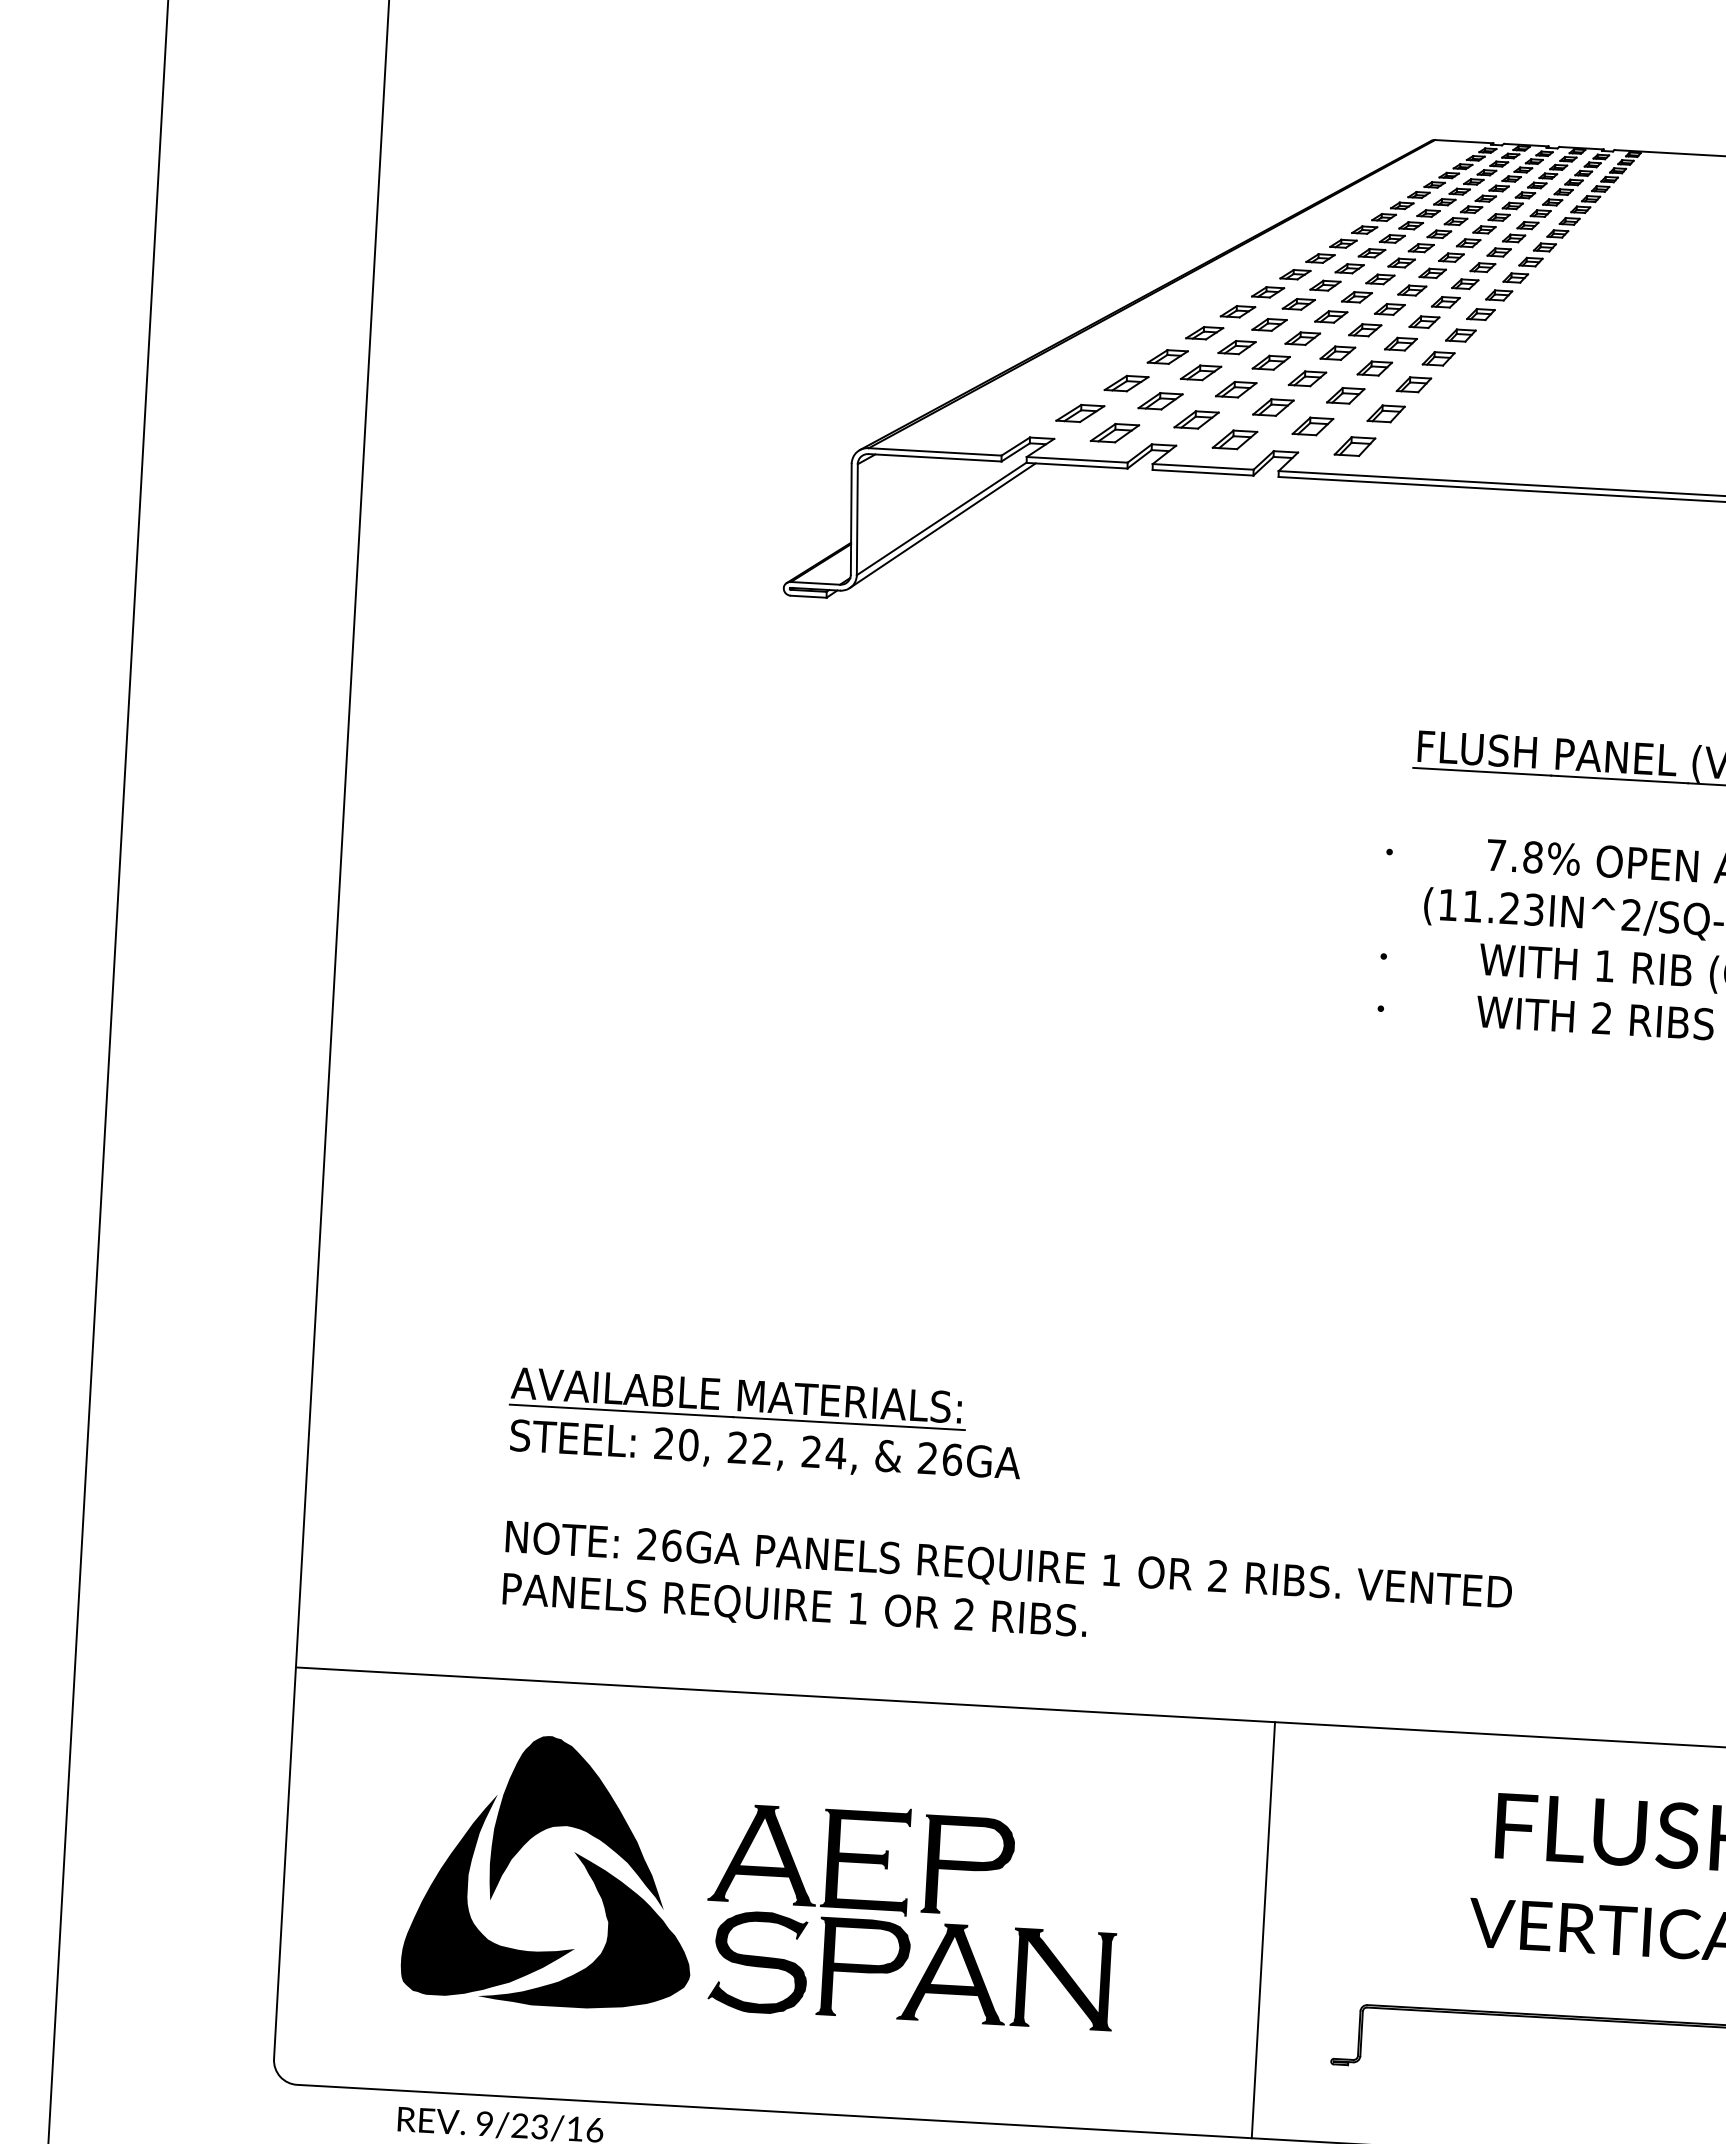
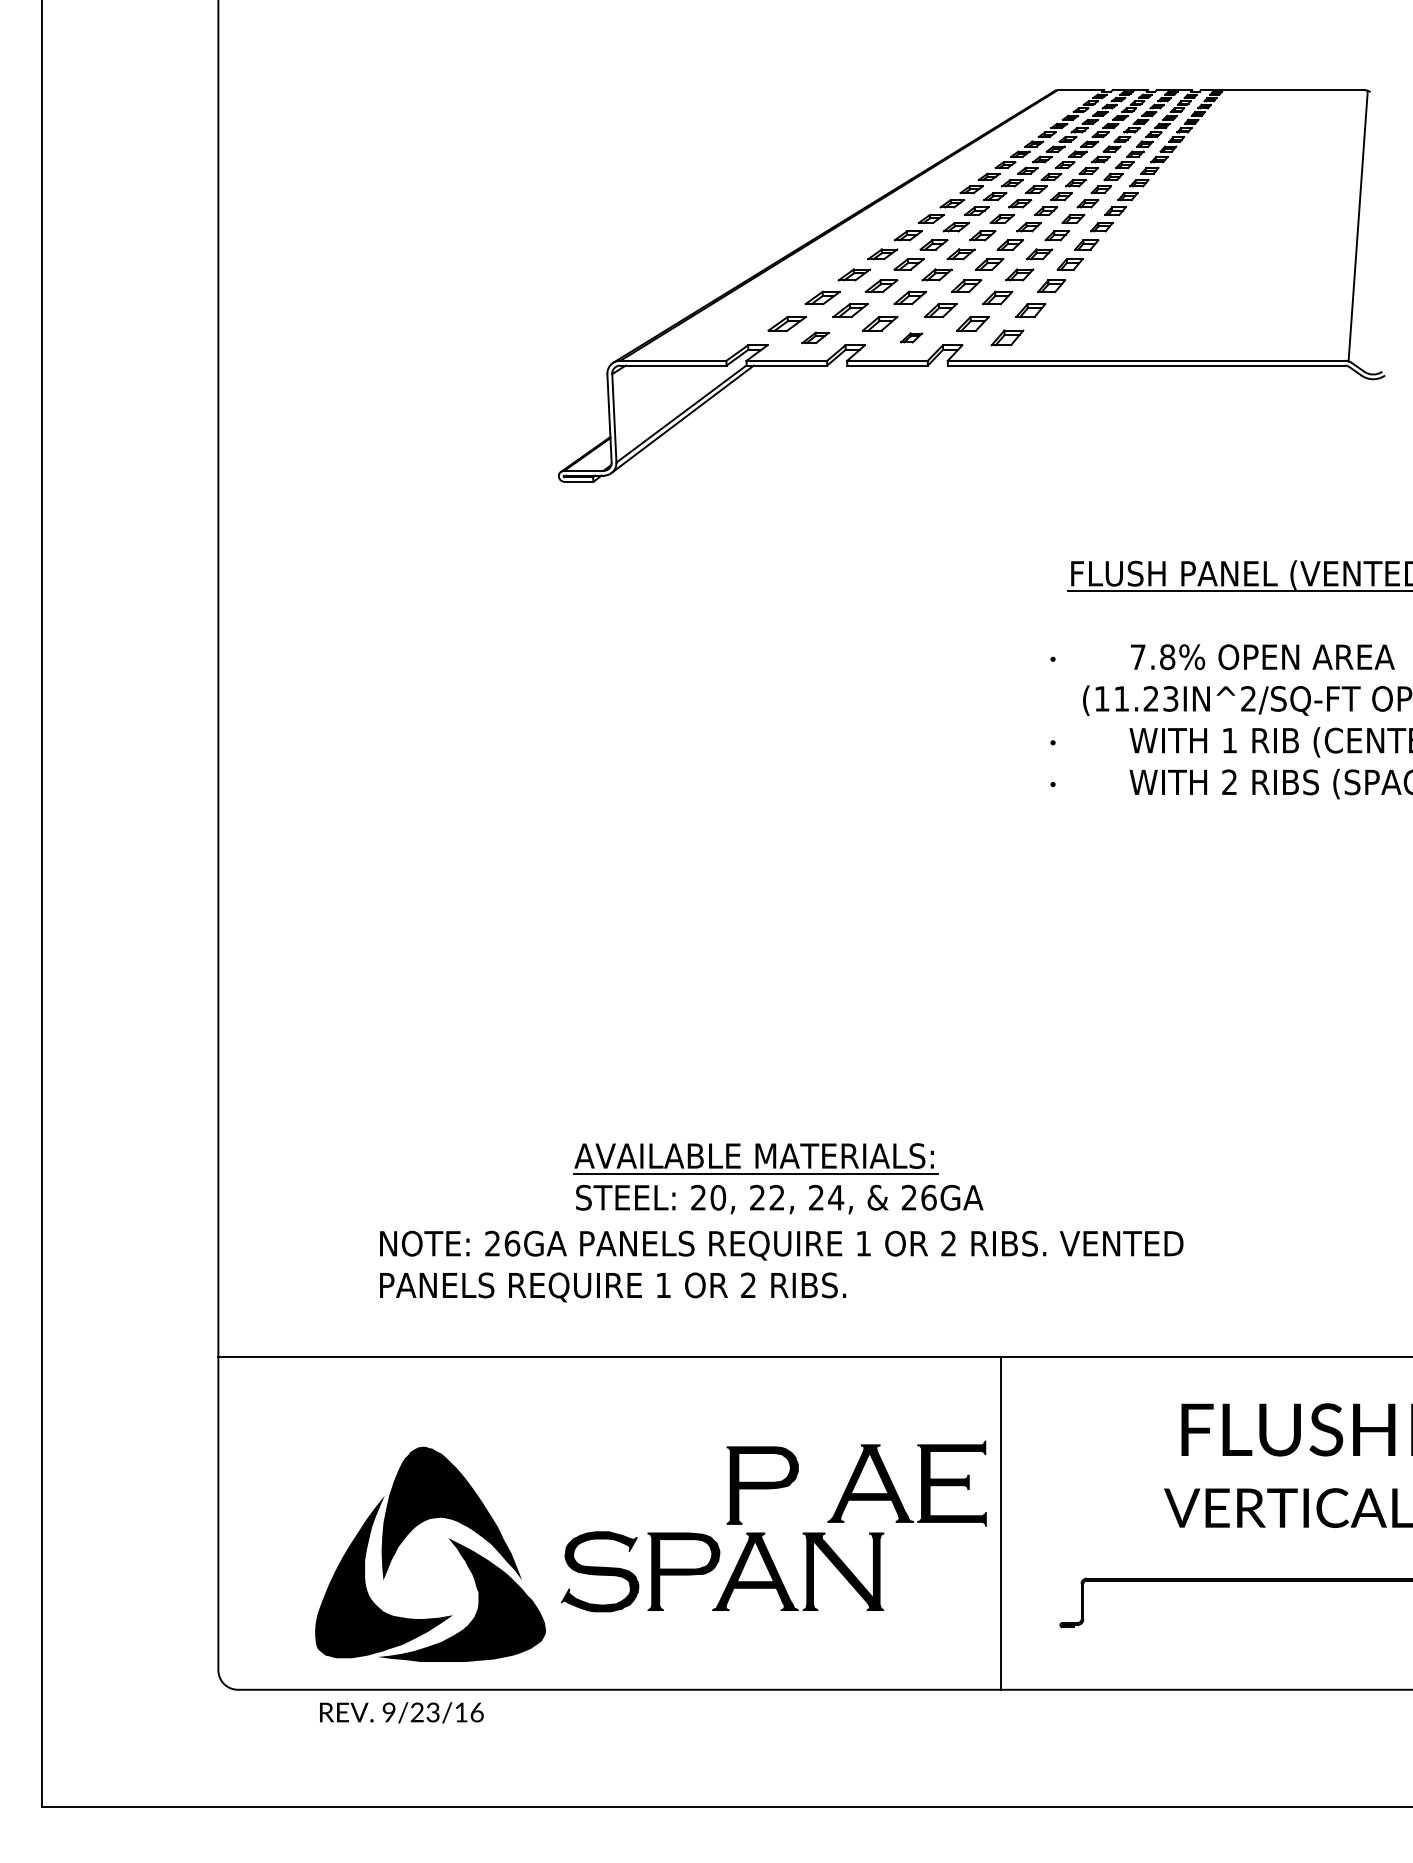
part: (1114, 432) -> (815, 337), size x0.7
part: (1234, 439) -> (911, 337), size x0.6
part: (765, 1425) -> (778, 1178), moved
part: (574, 1852) -> (448, 1538), moved
part: (794, 1862) -> (895, 1488), moved

